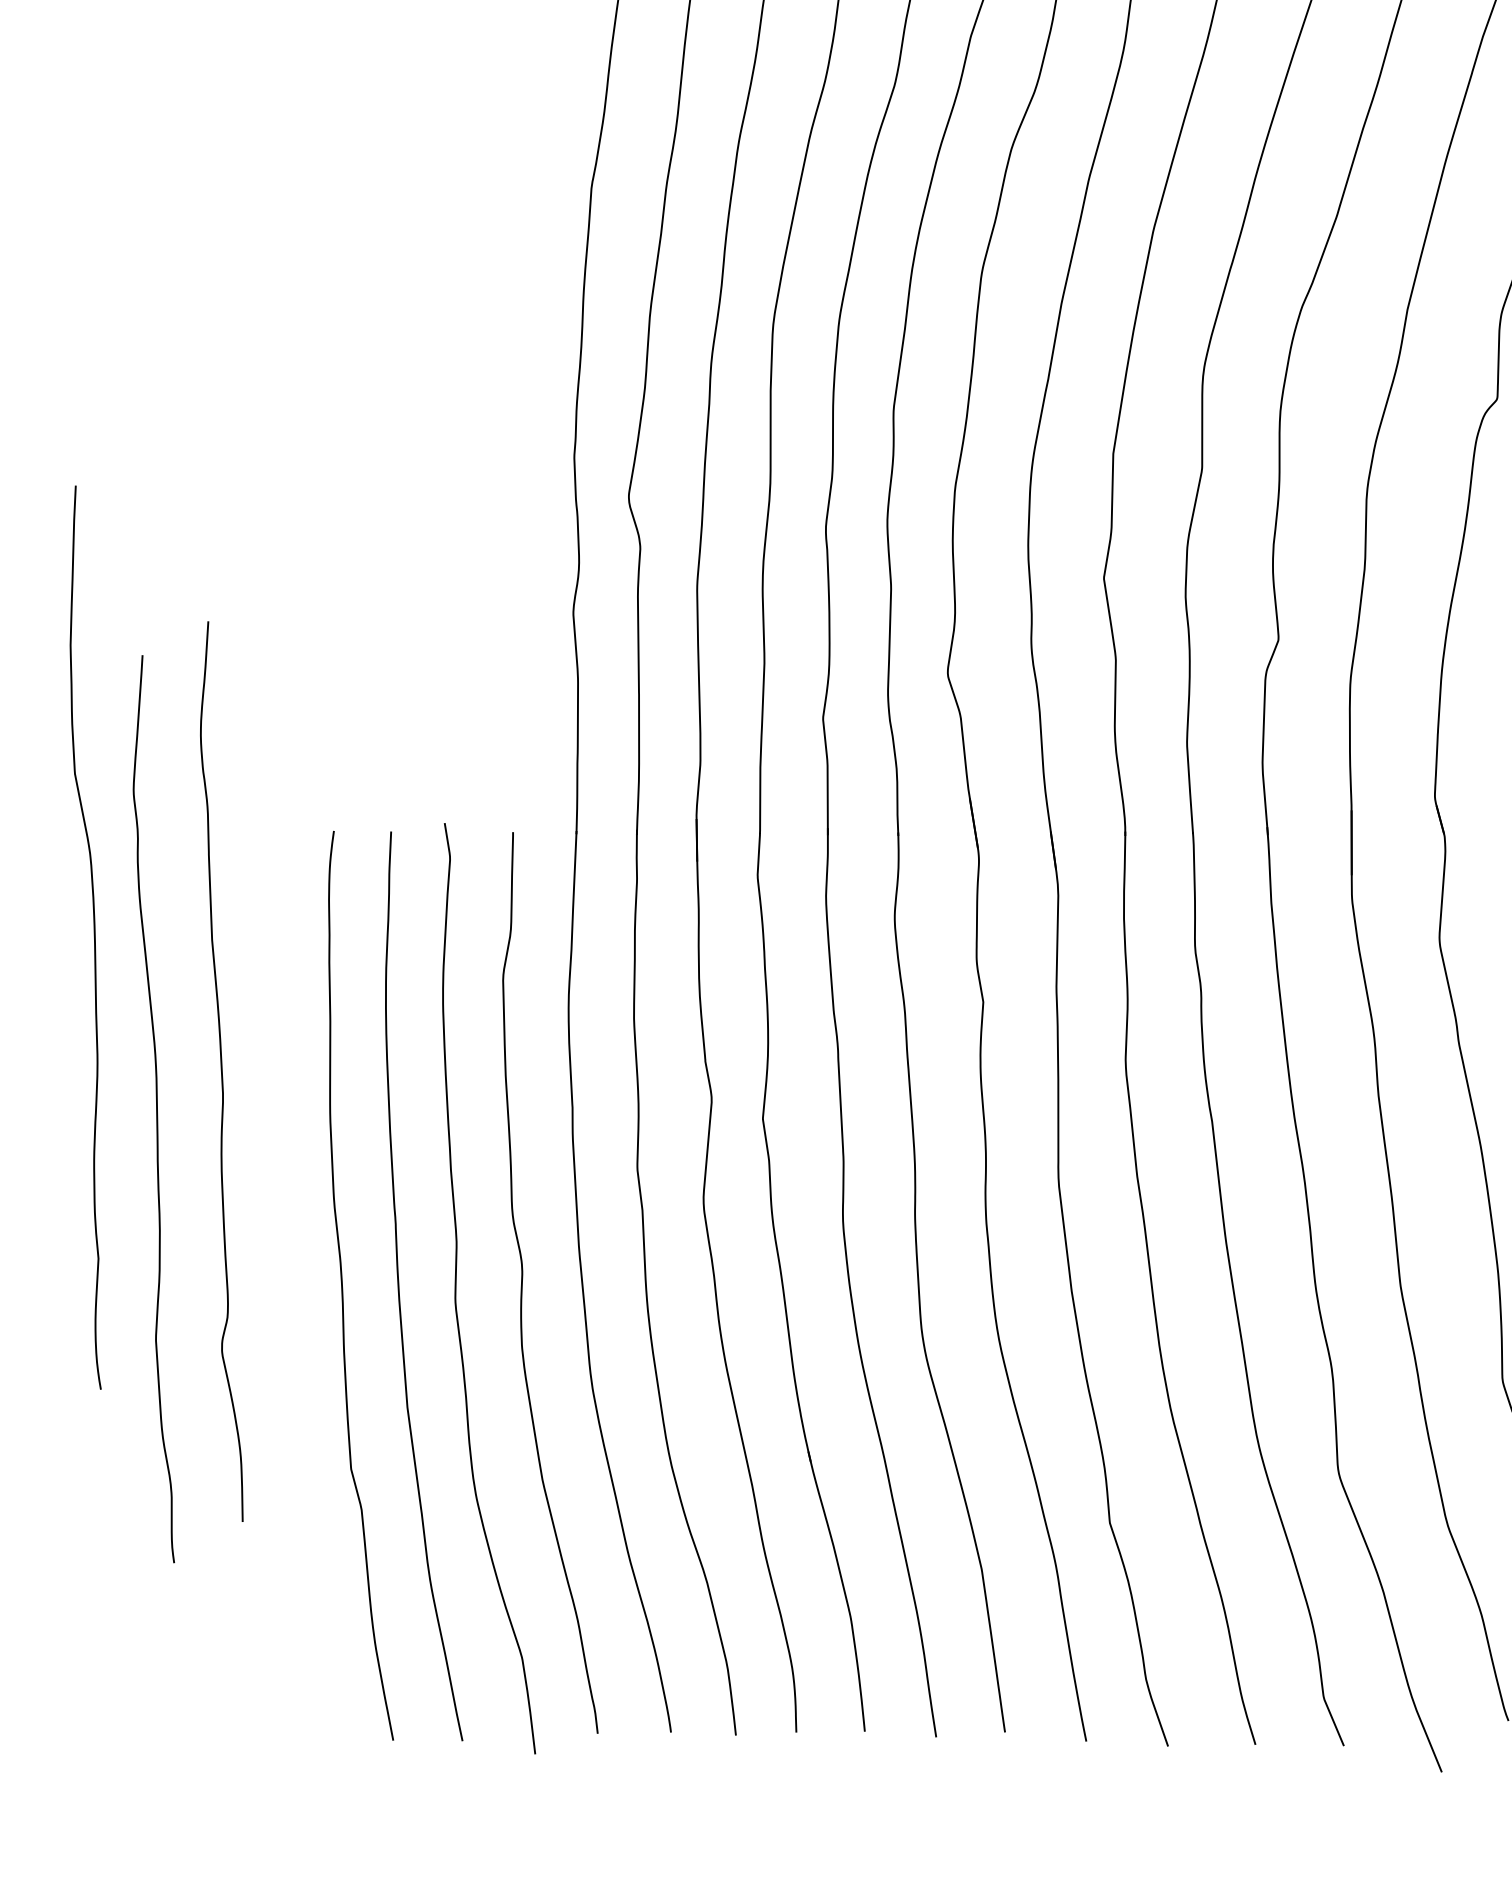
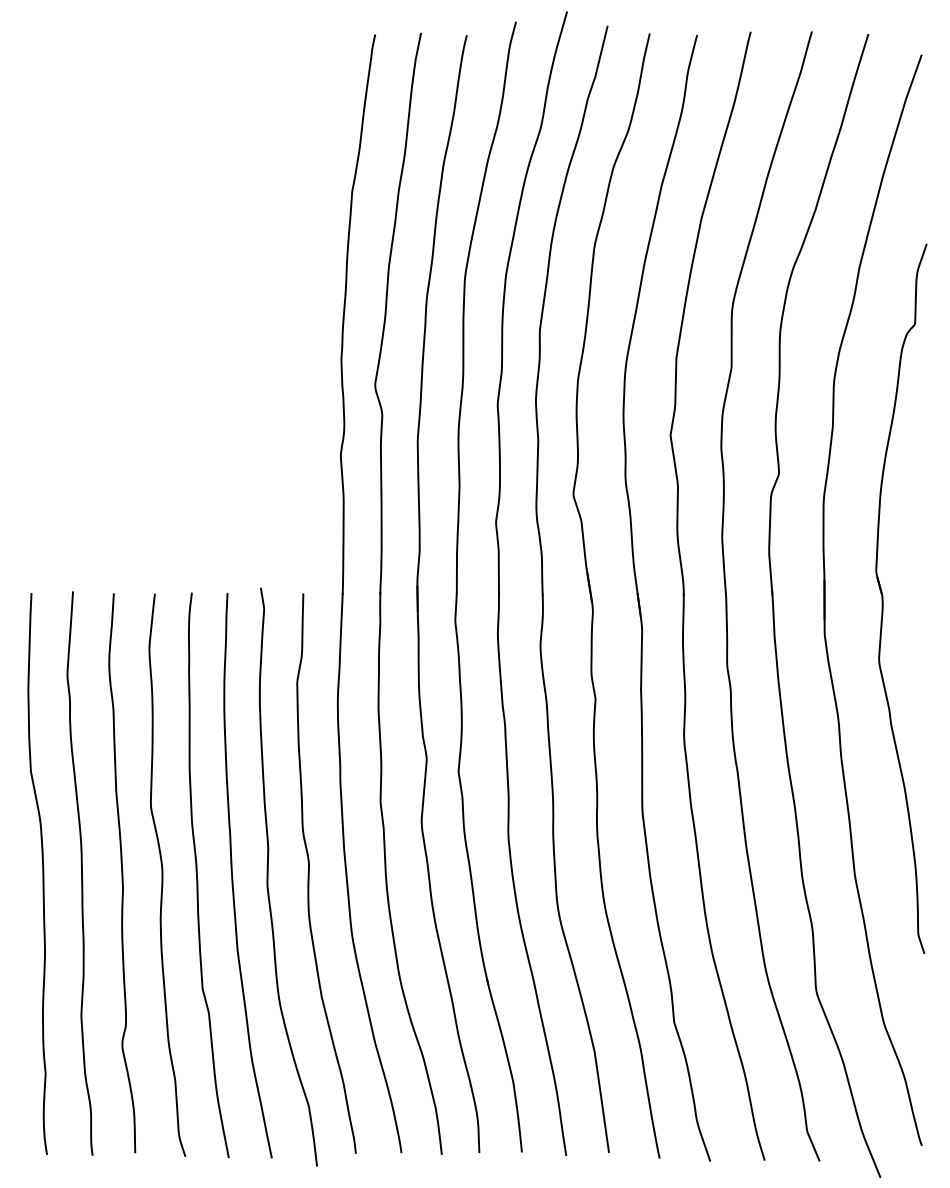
curve: (93, 936) -> (42, 873), moved
curve: (222, 1072) -> (122, 873), moved
curve: (156, 1109) -> (81, 873), moved
curve: (288, 1284) -> (163, 874), added

